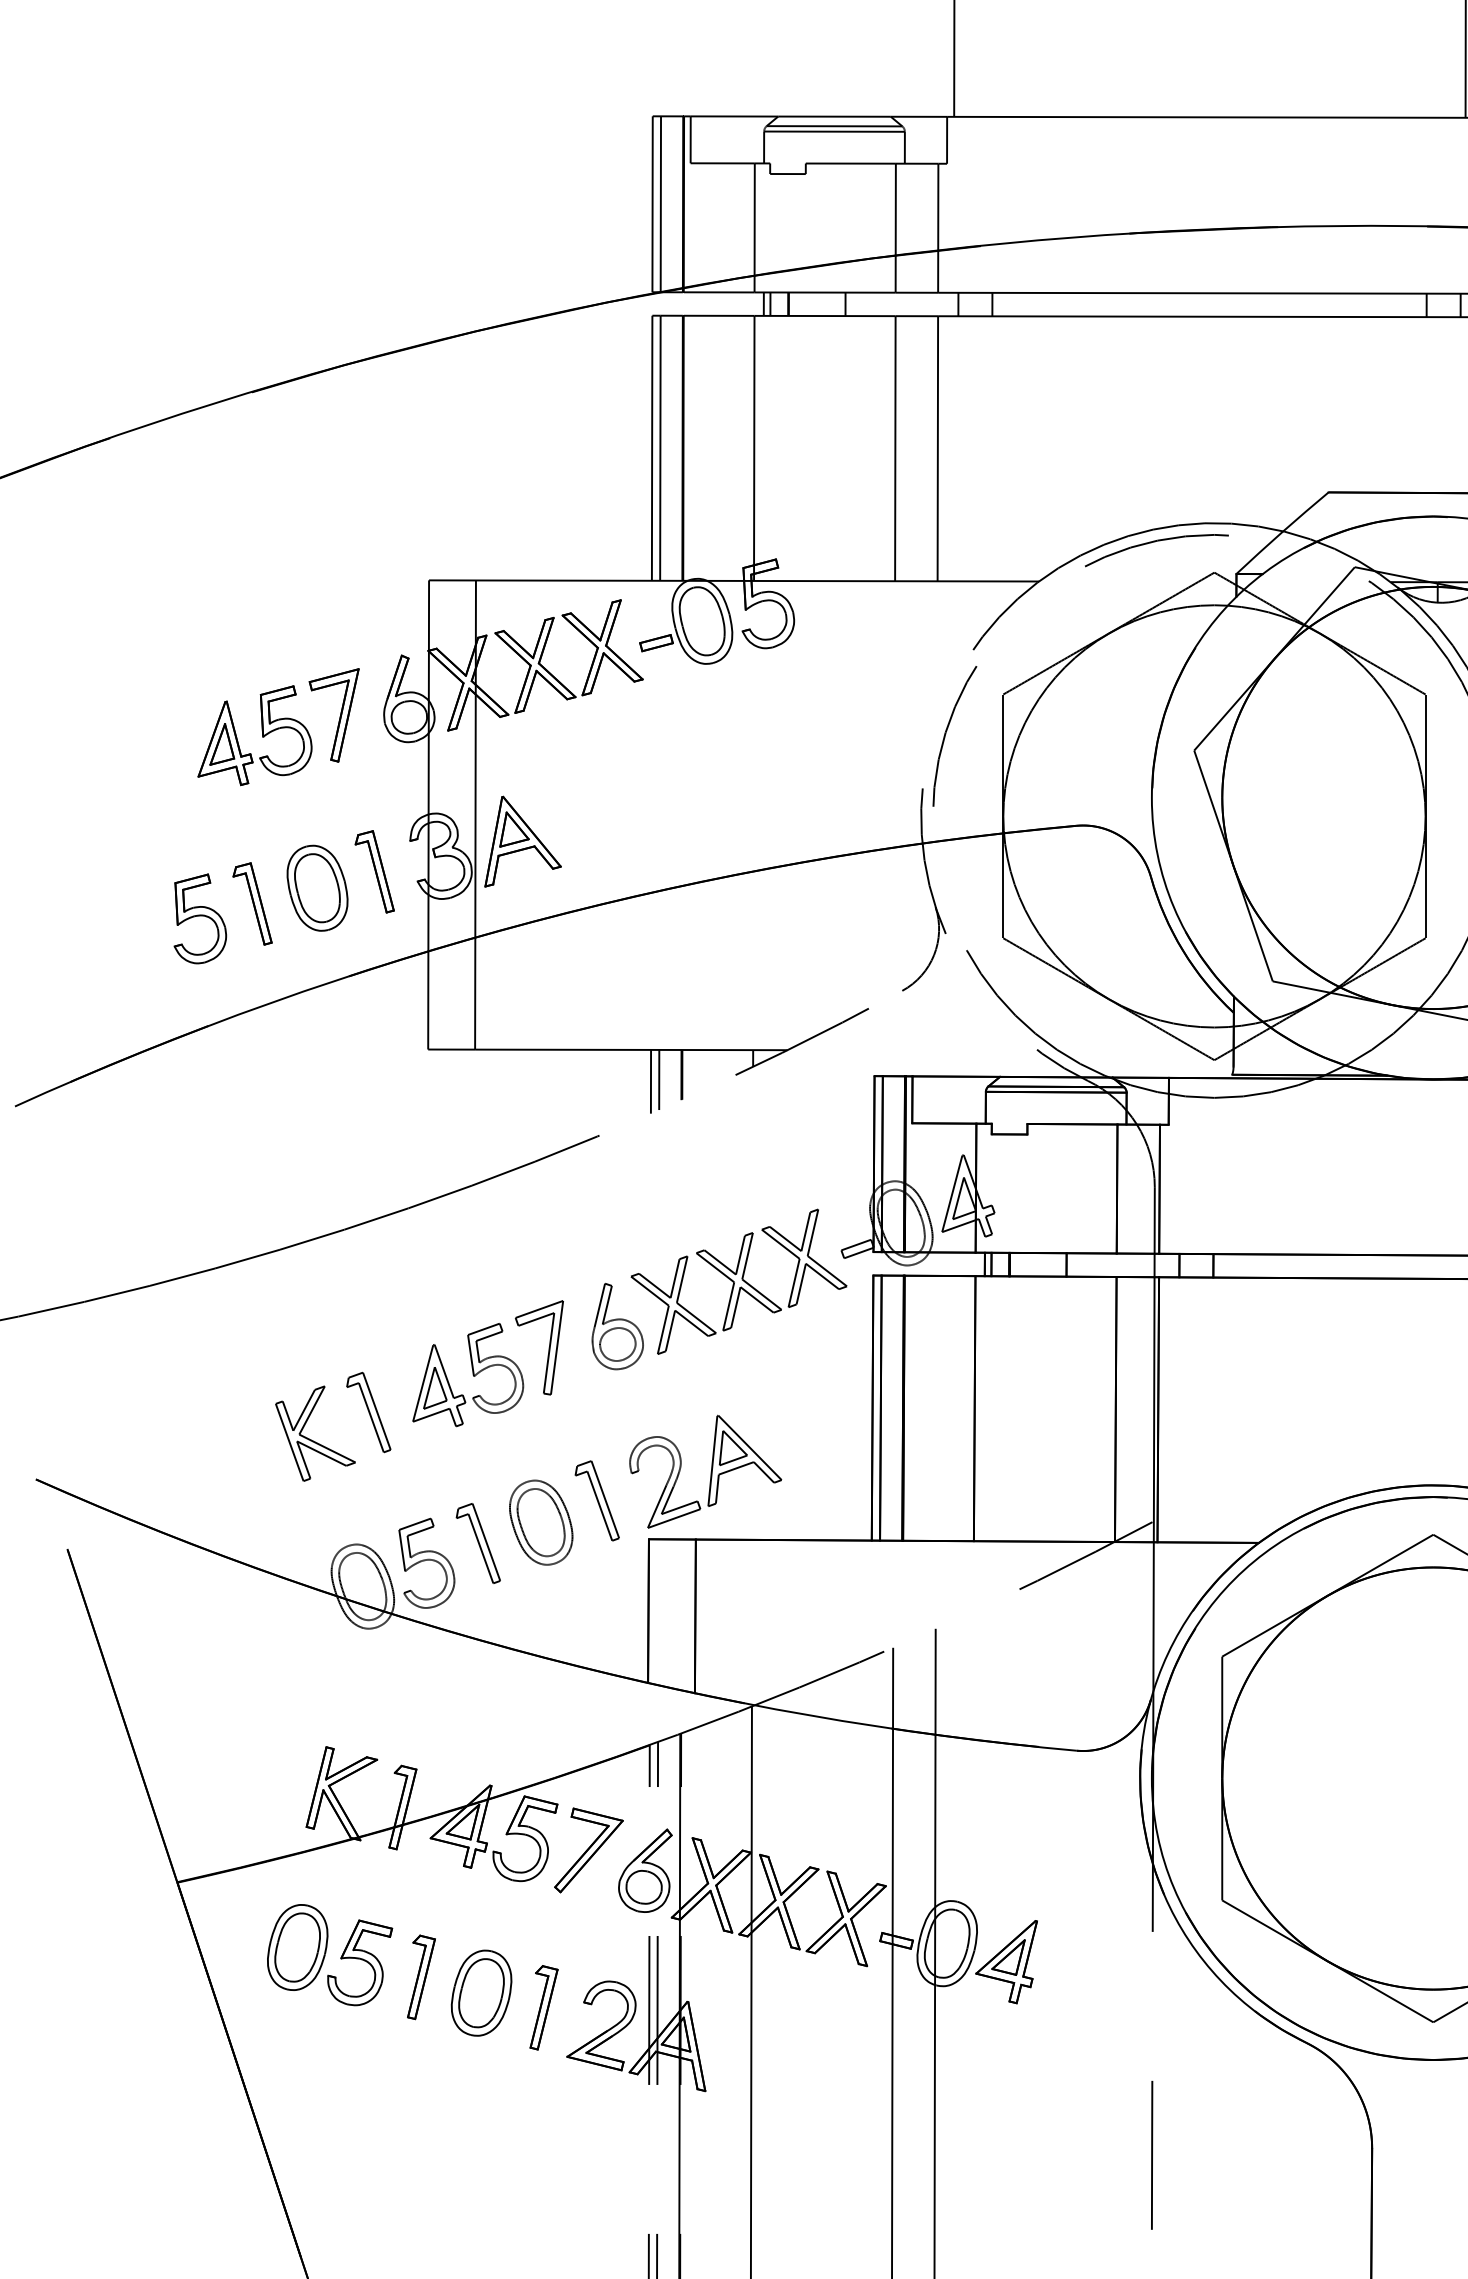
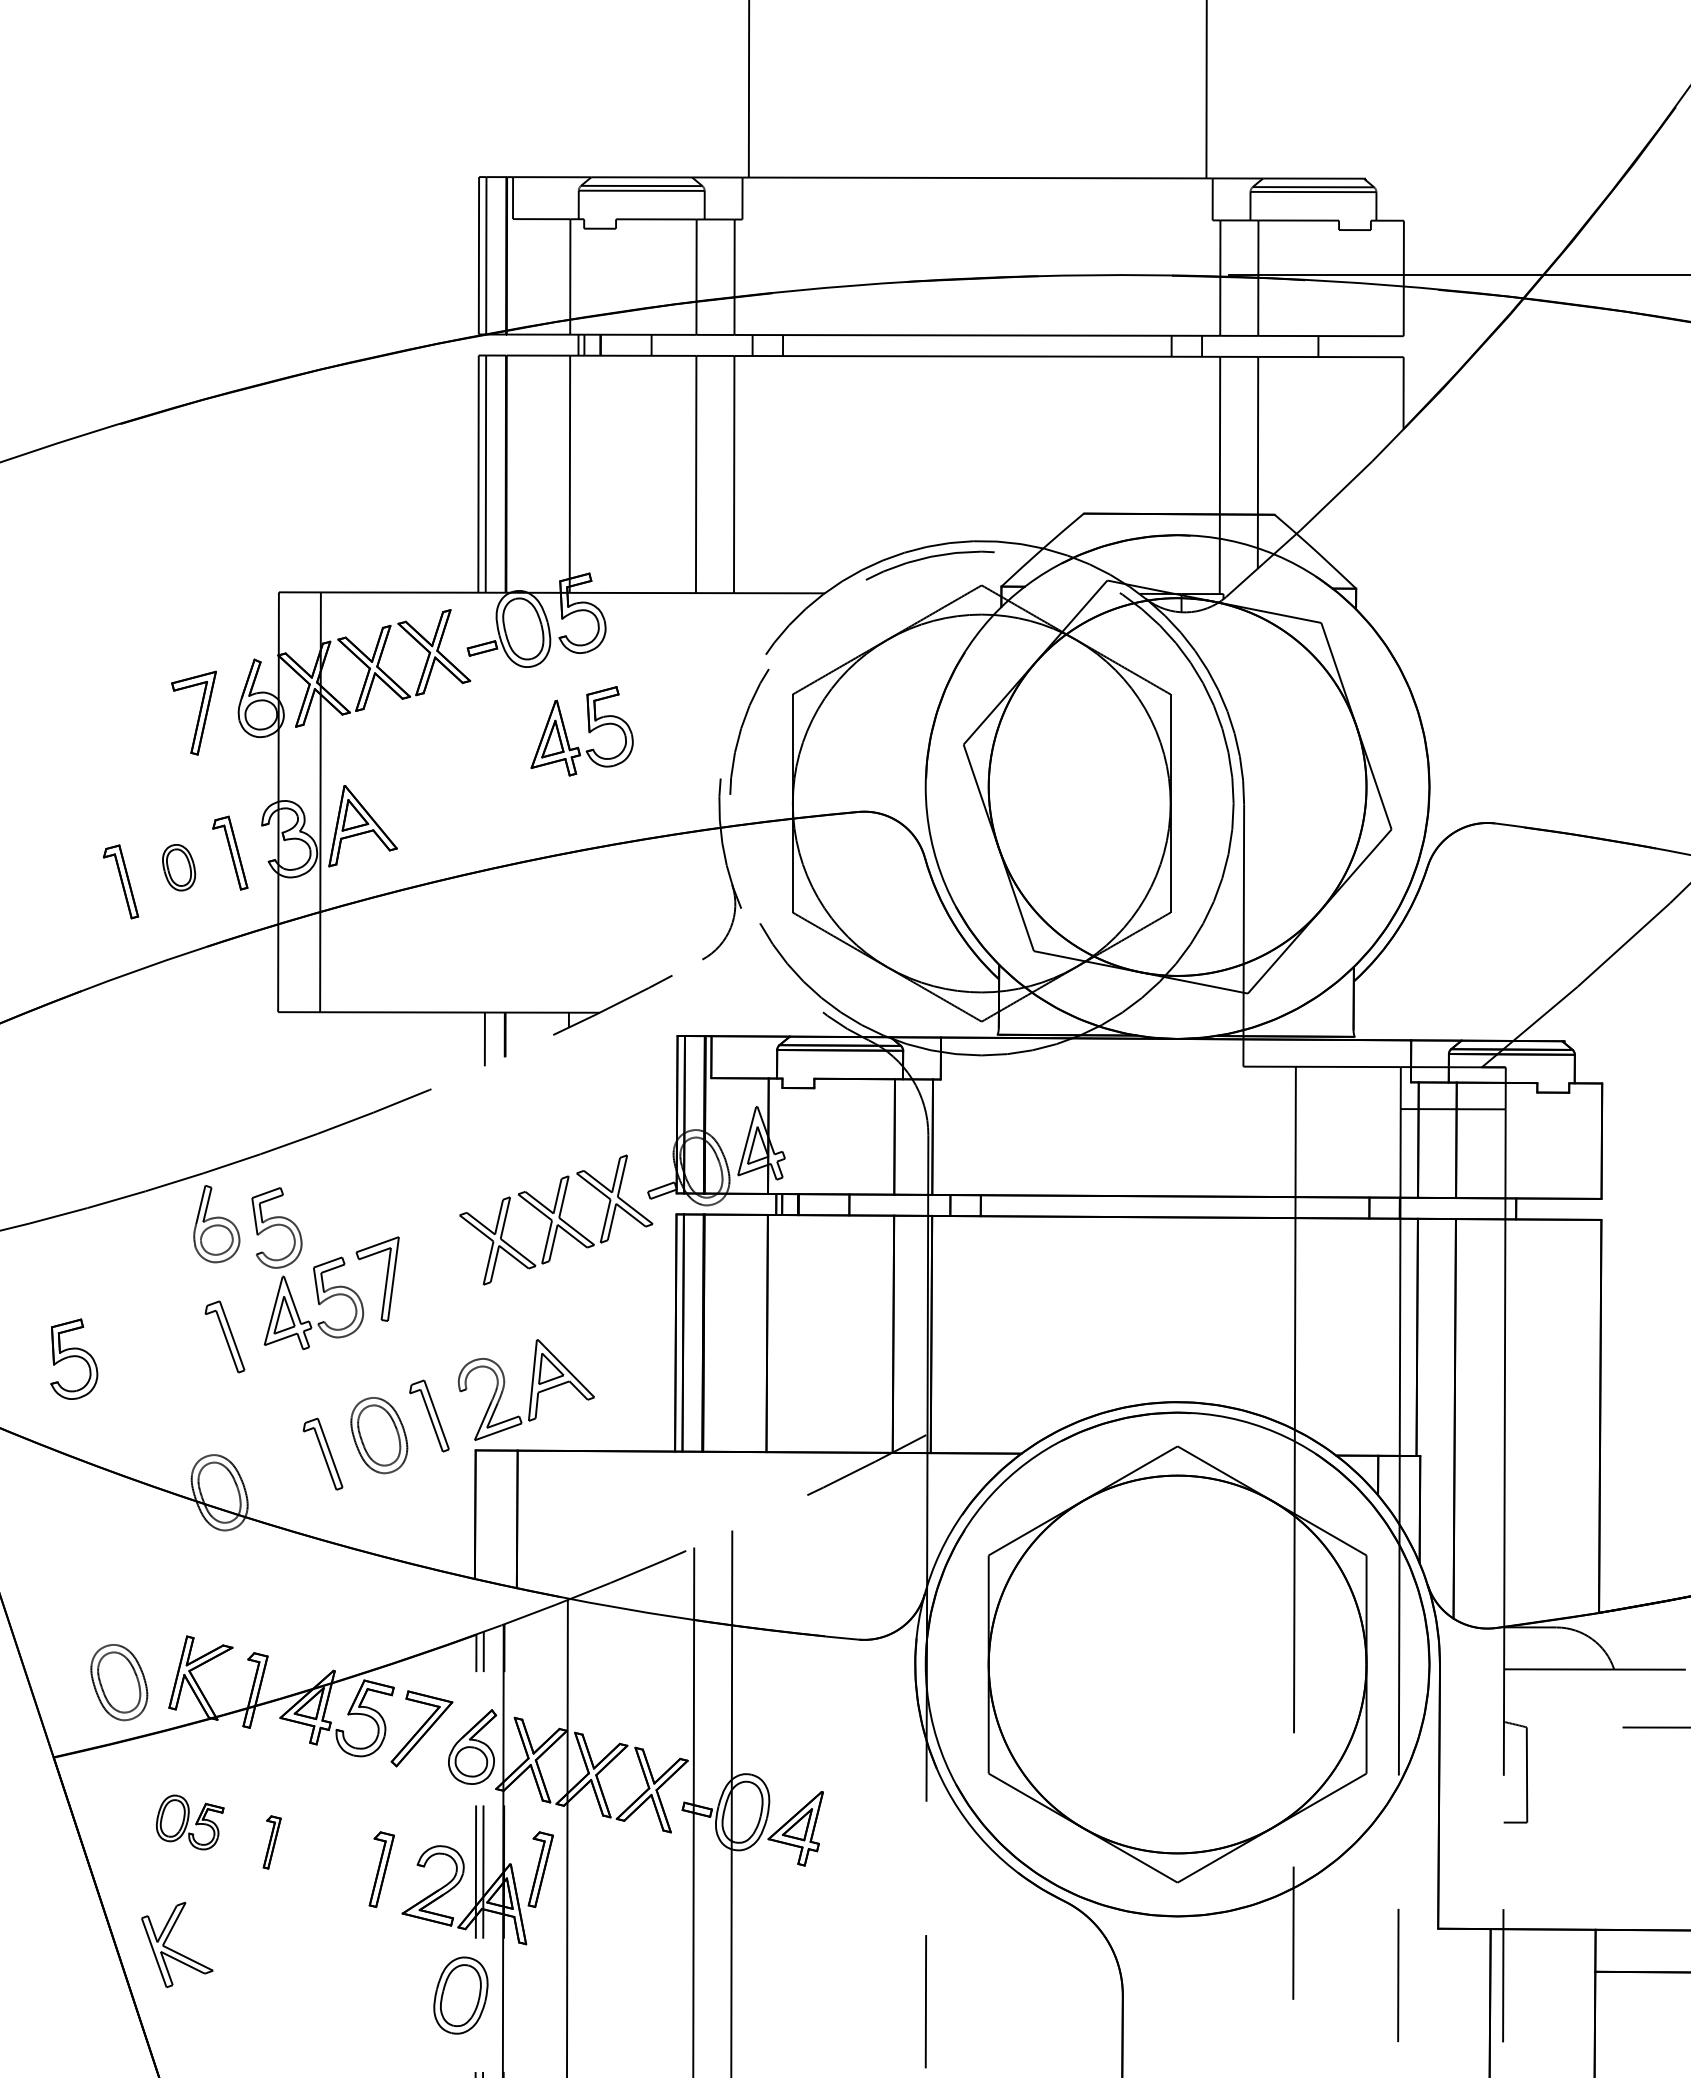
part: (262, 735) -> (588, 731), moved
part: (316, 887) -> (178, 867), size x0.6
part: (200, 918) -> (74, 1358), moved
line: (650, 1081) -> (477, 1040), removed
part: (617, 1327) -> (216, 1224), moved
part: (312, 1439) -> (174, 1950), moved
part: (426, 1562) -> (276, 1227), moved
part: (250, 1798) -> (119, 1682), added
part: (329, 1955) -> (189, 1822), size x0.6
part: (421, 1977) -> (272, 1842), size x0.7
part: (481, 1993) -> (460, 1995), moved
part: (721, 2007) -> (540, 1869), added

